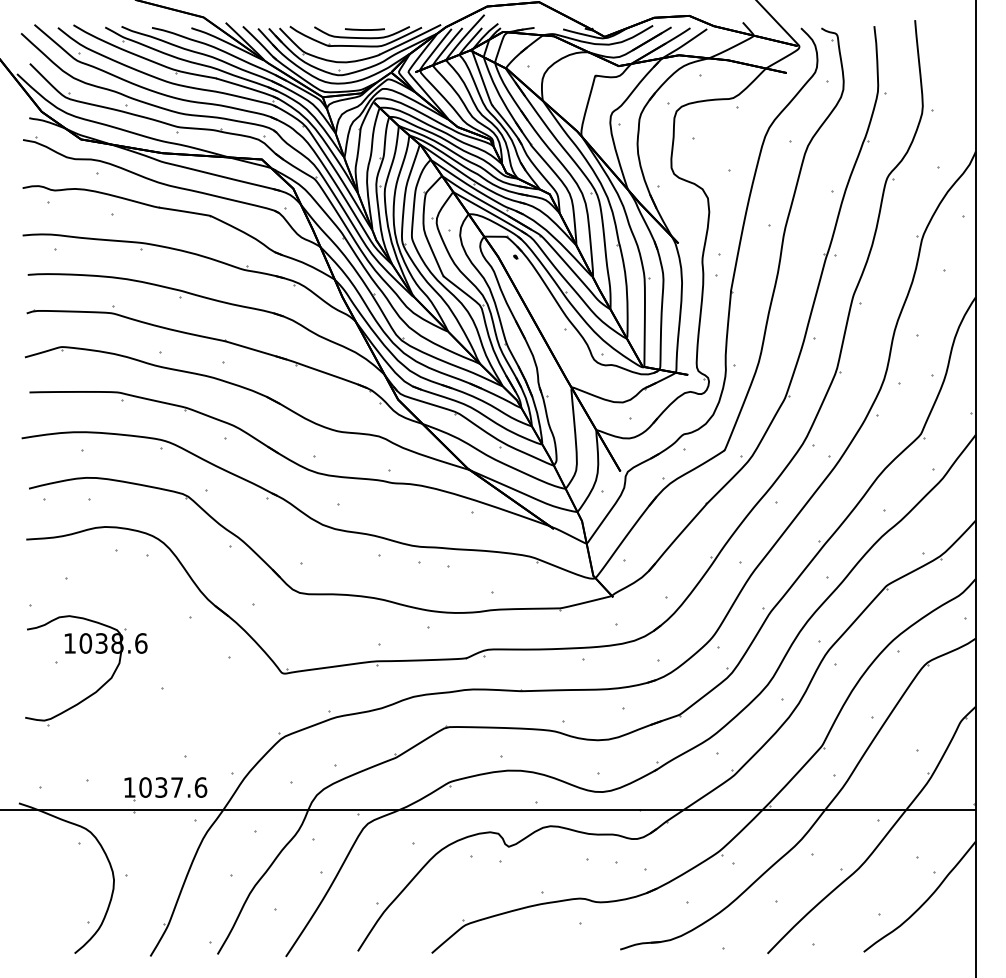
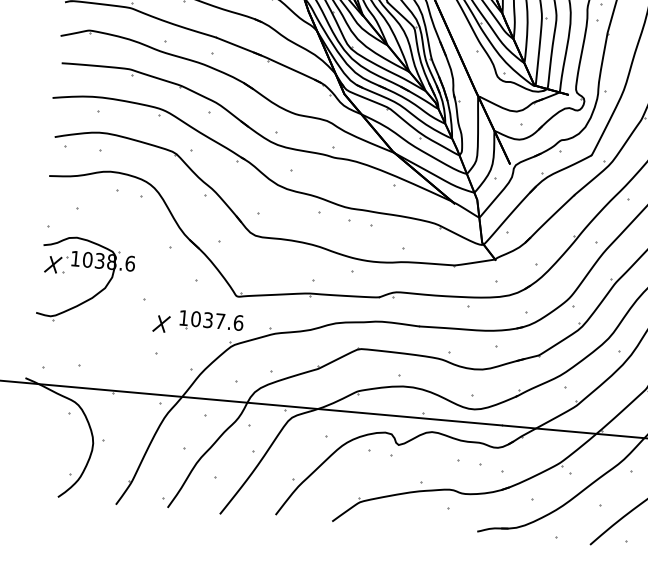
part: (45, 652) -> (56, 264), added
part: (188, 717) -> (161, 323), added
part: (165, 789) -> (211, 322), moved

